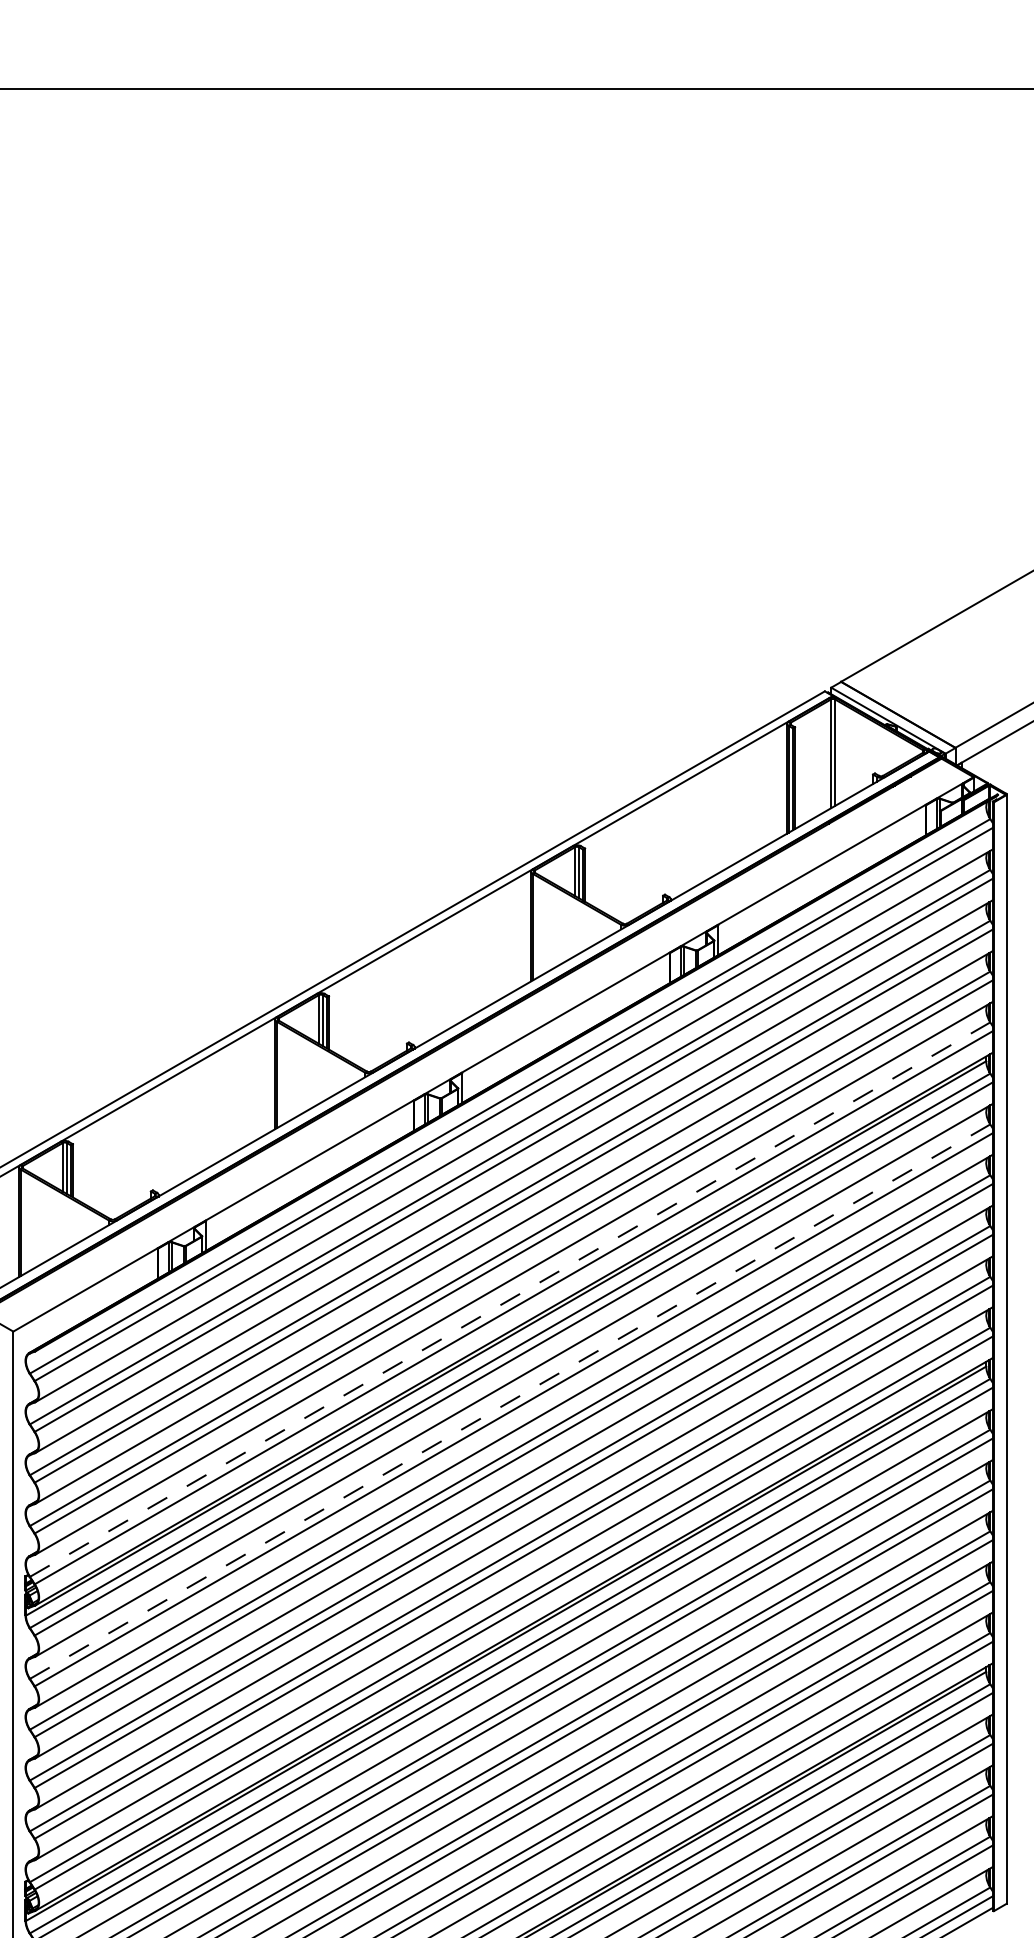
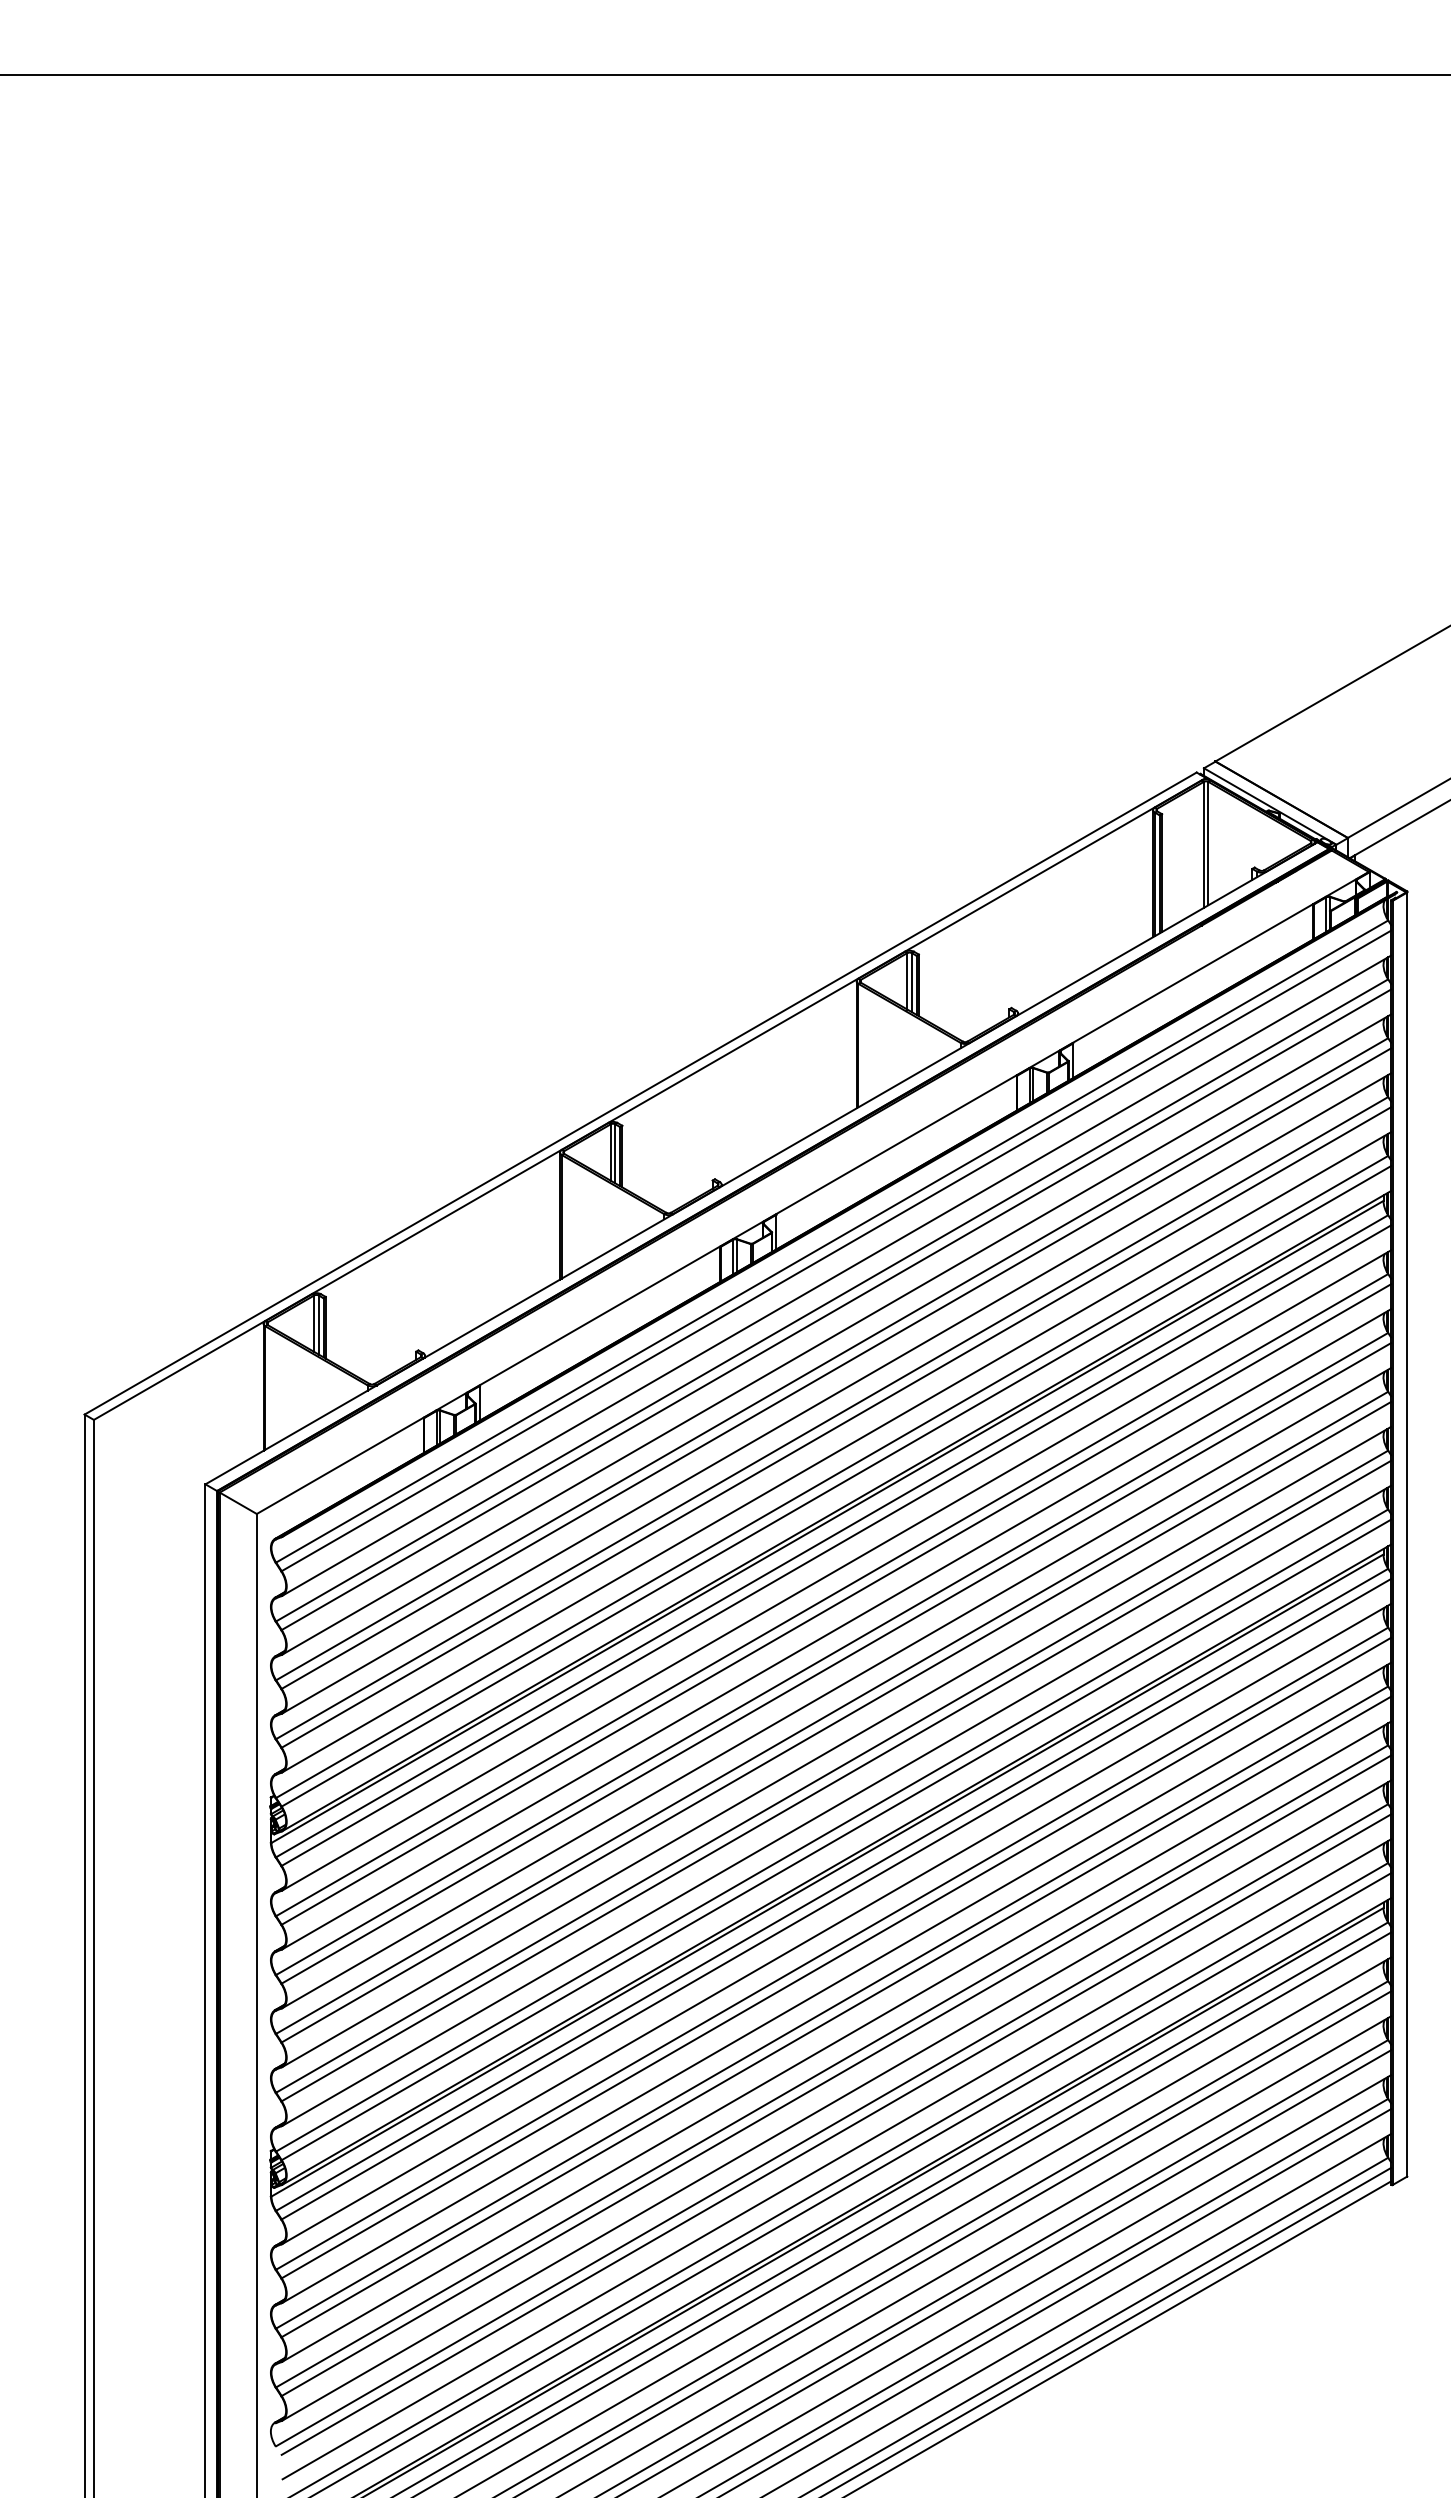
line: (510, 1299) -> (832, 1476), dashed -> solid
line: (510, 1401) -> (832, 1594), dashed -> solid

